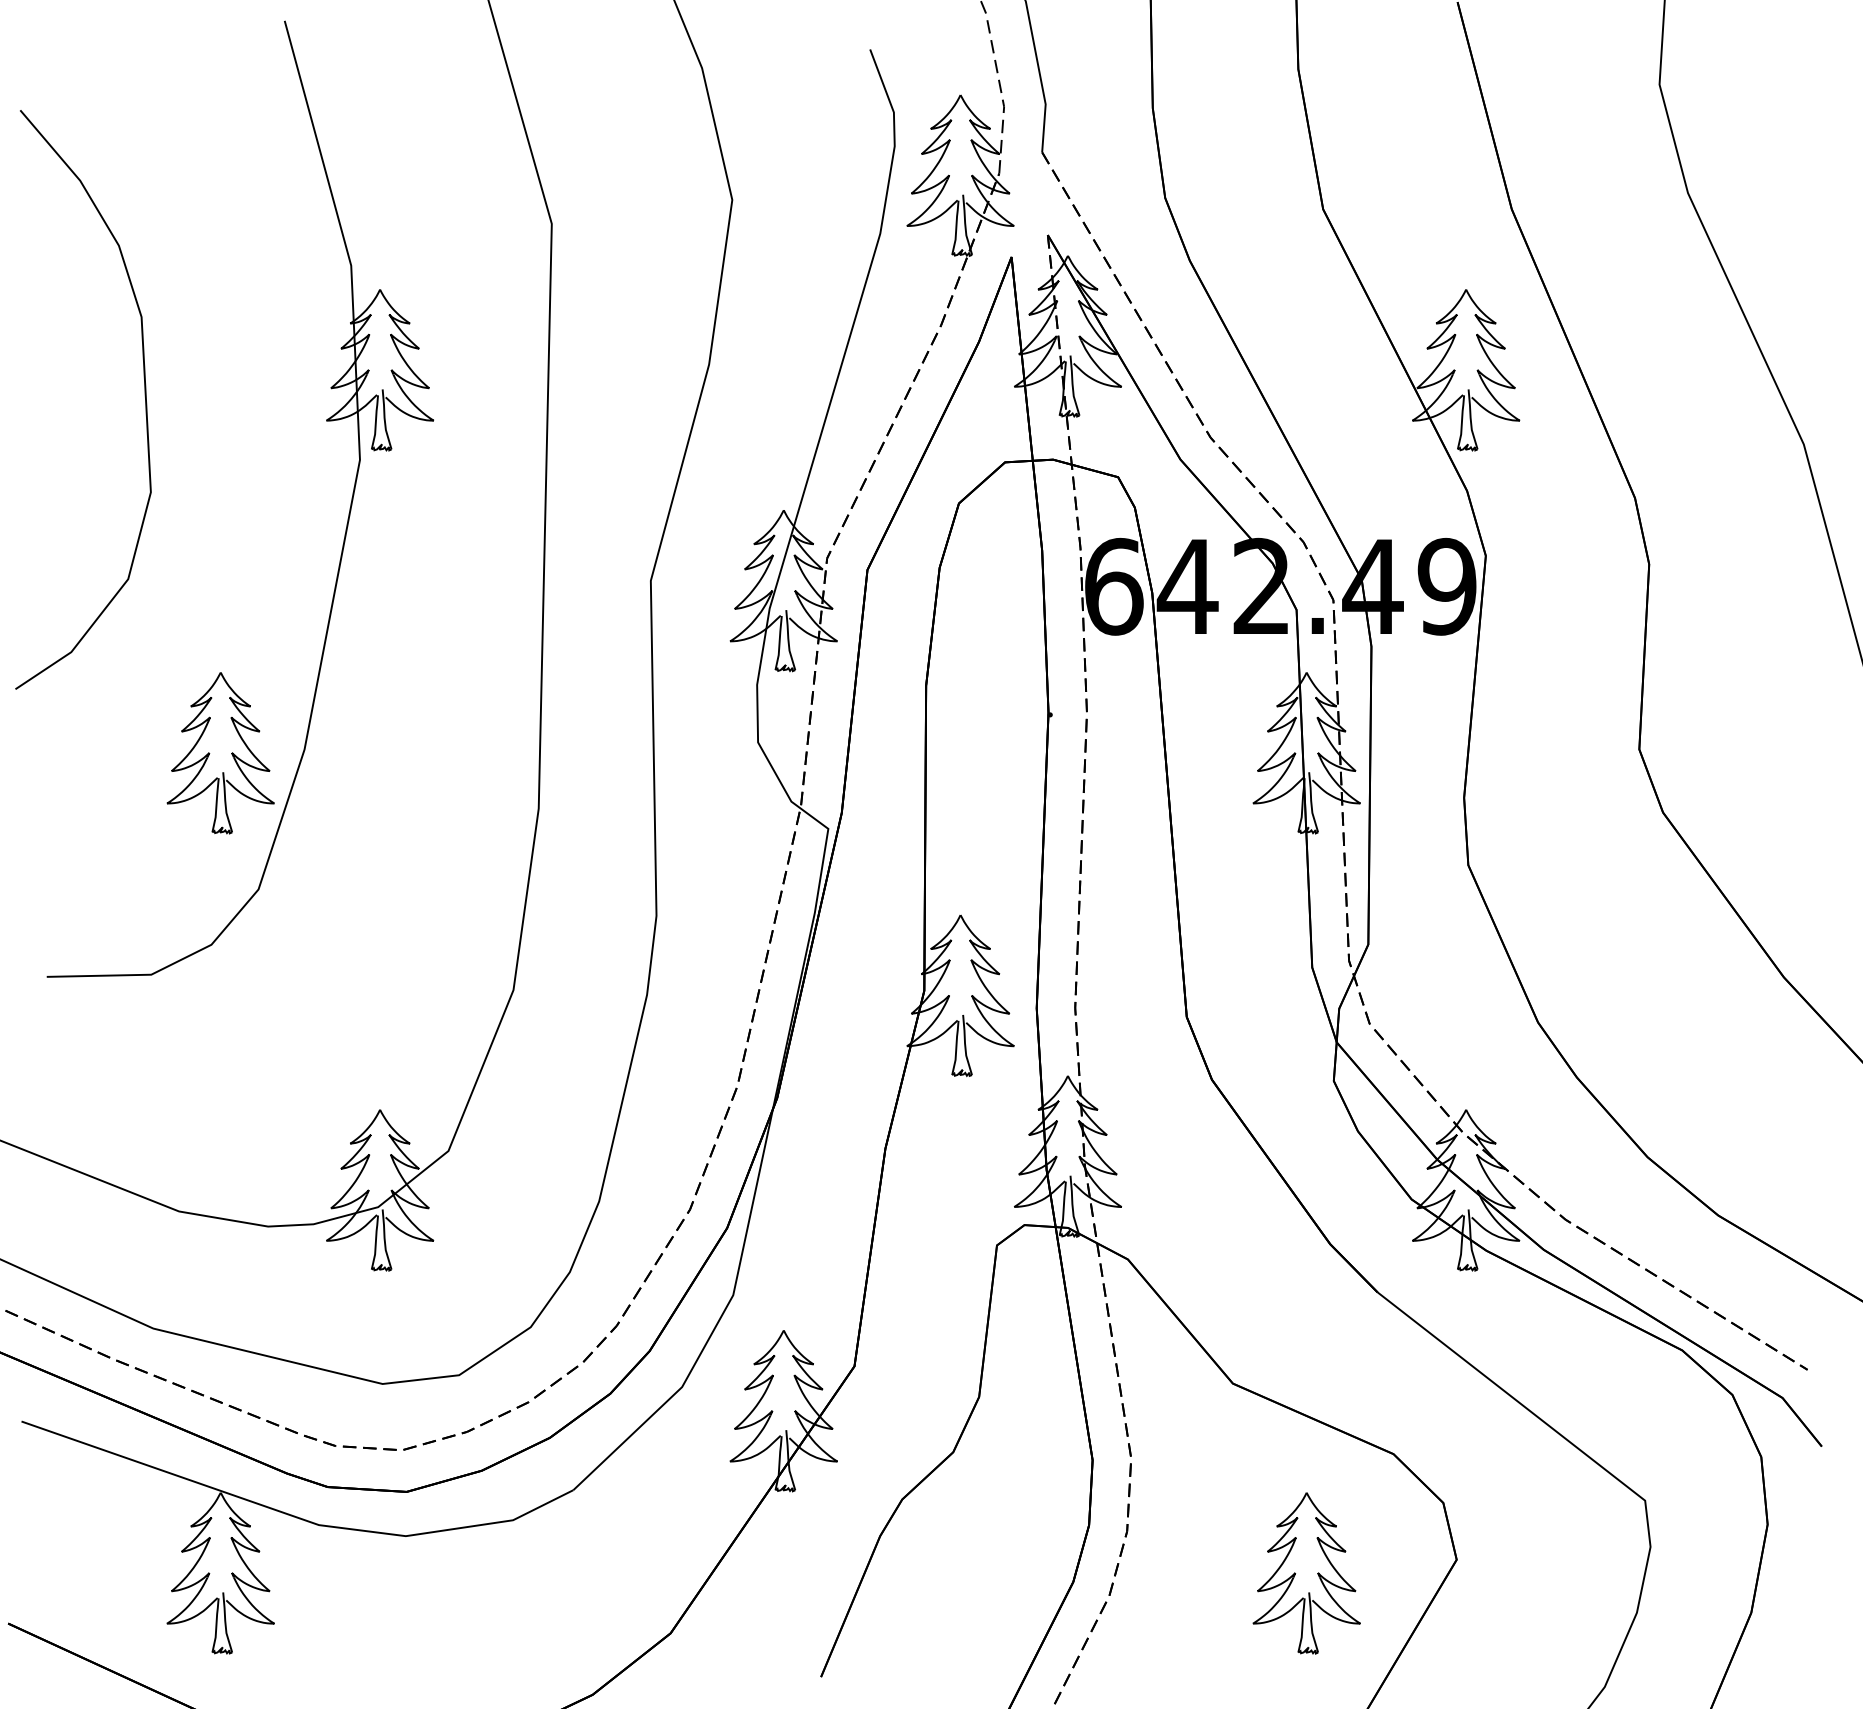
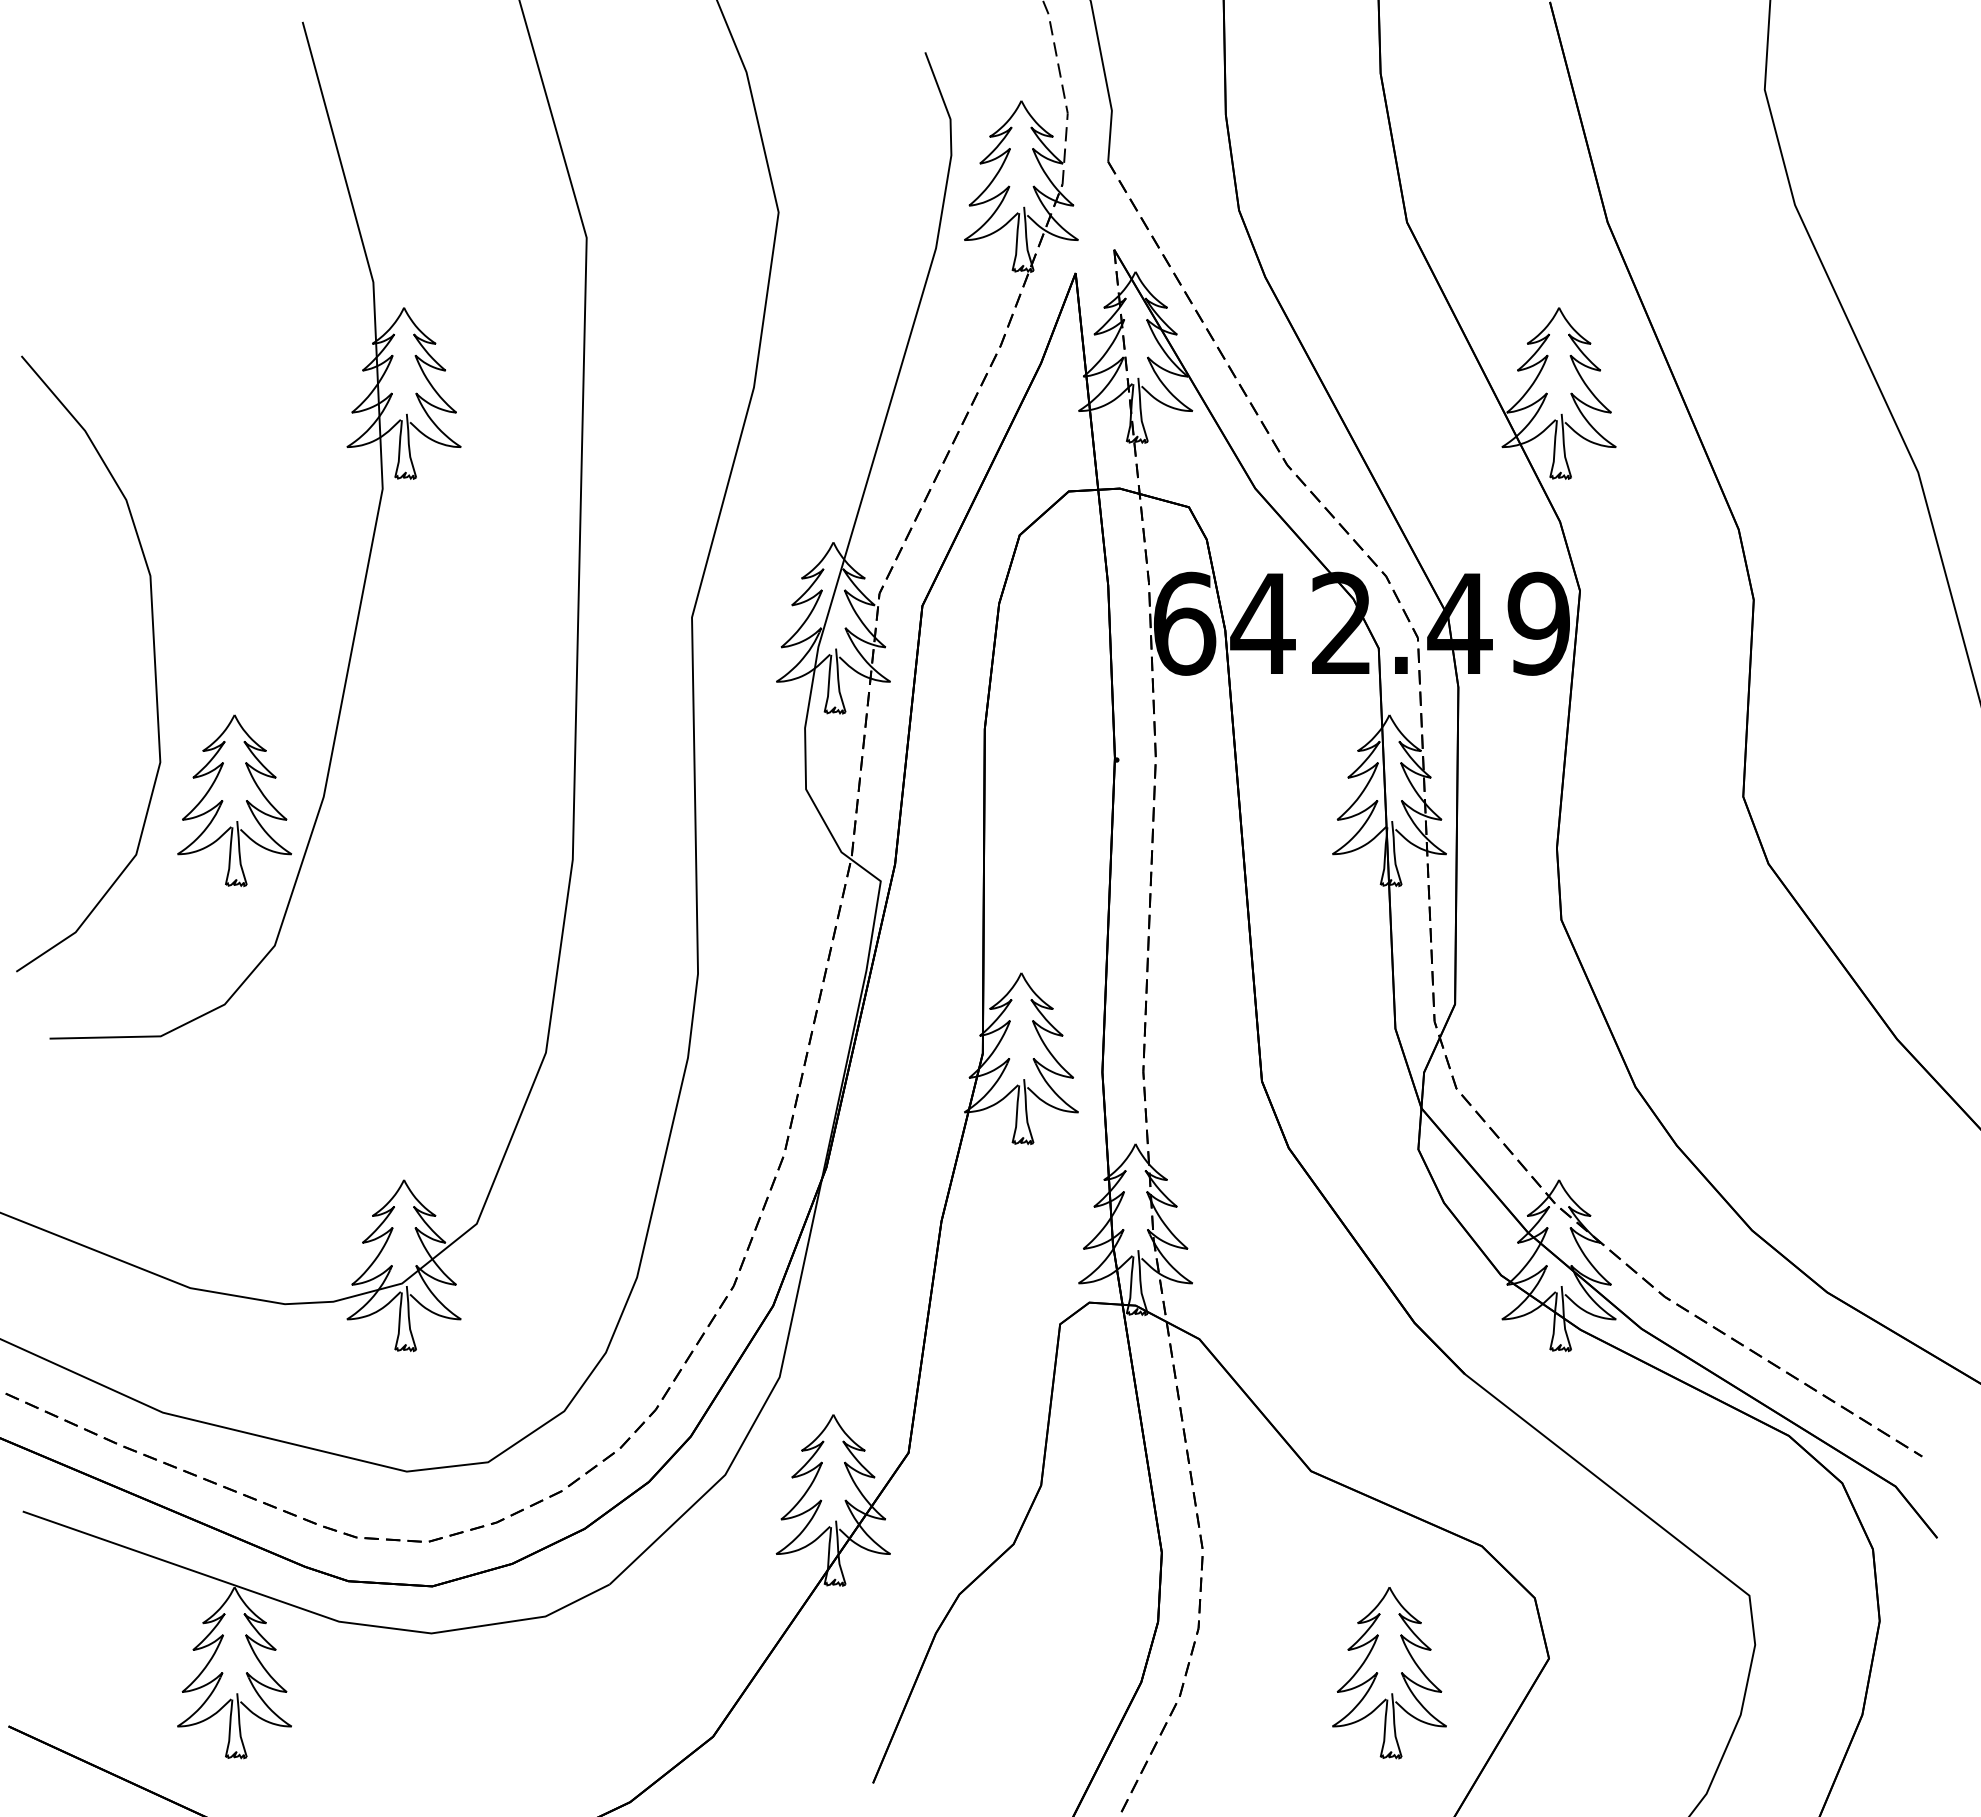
curve: (144, 394) -> (153, 658), moved

